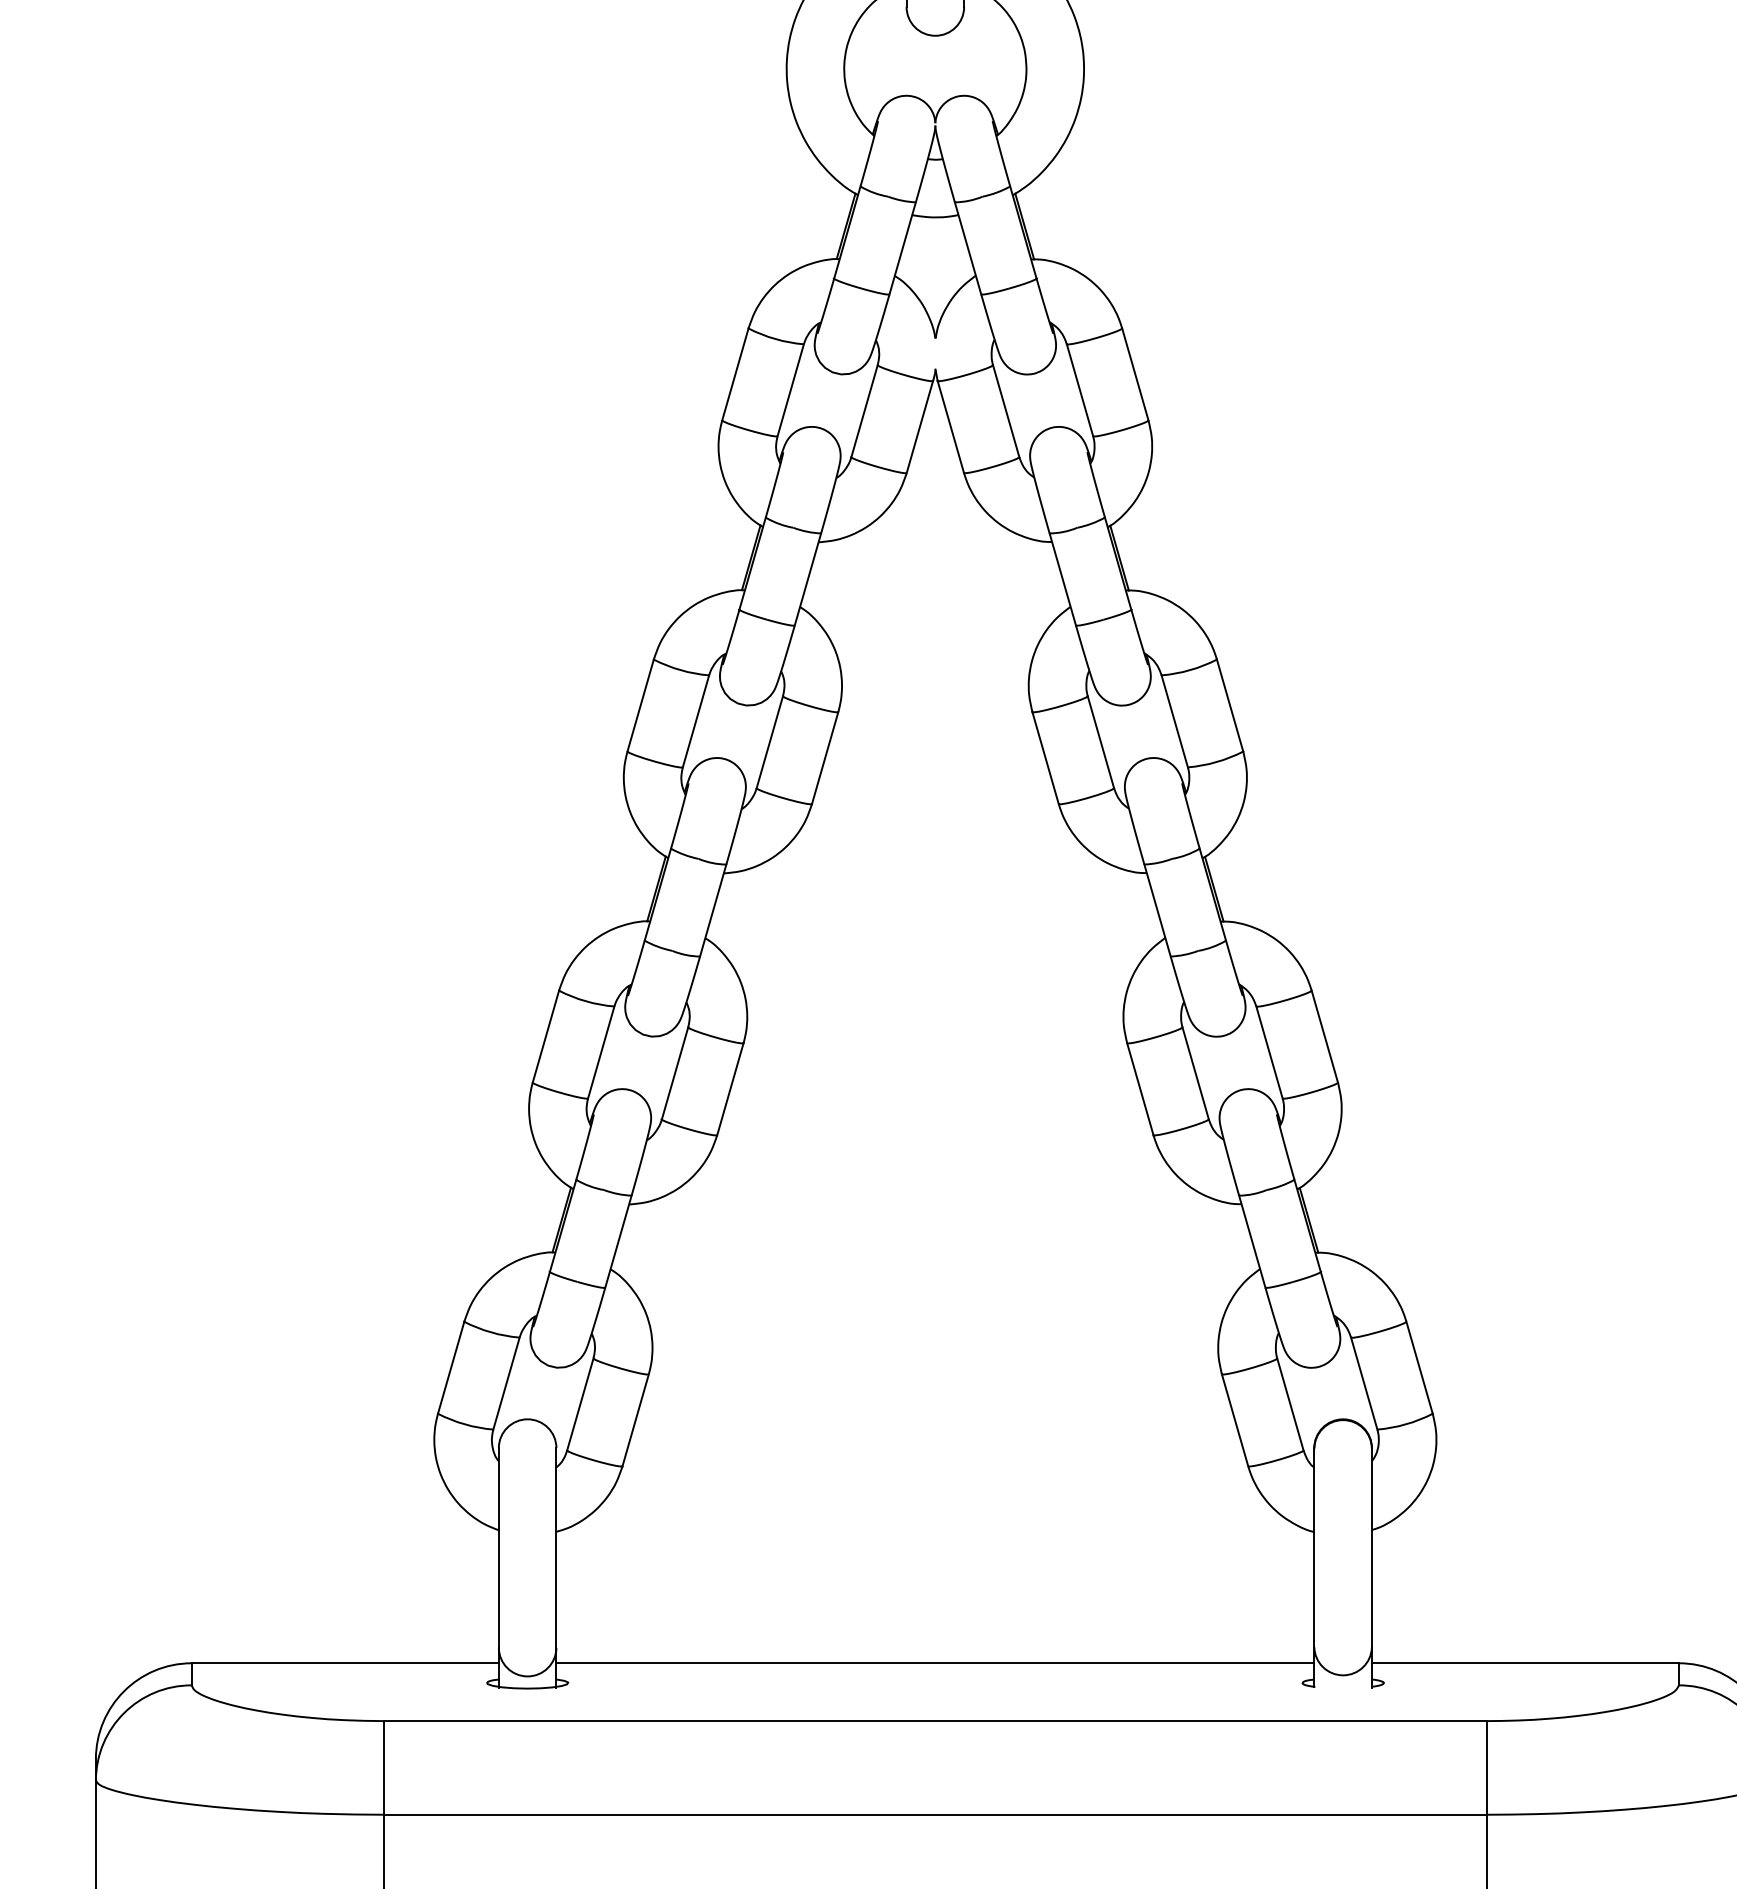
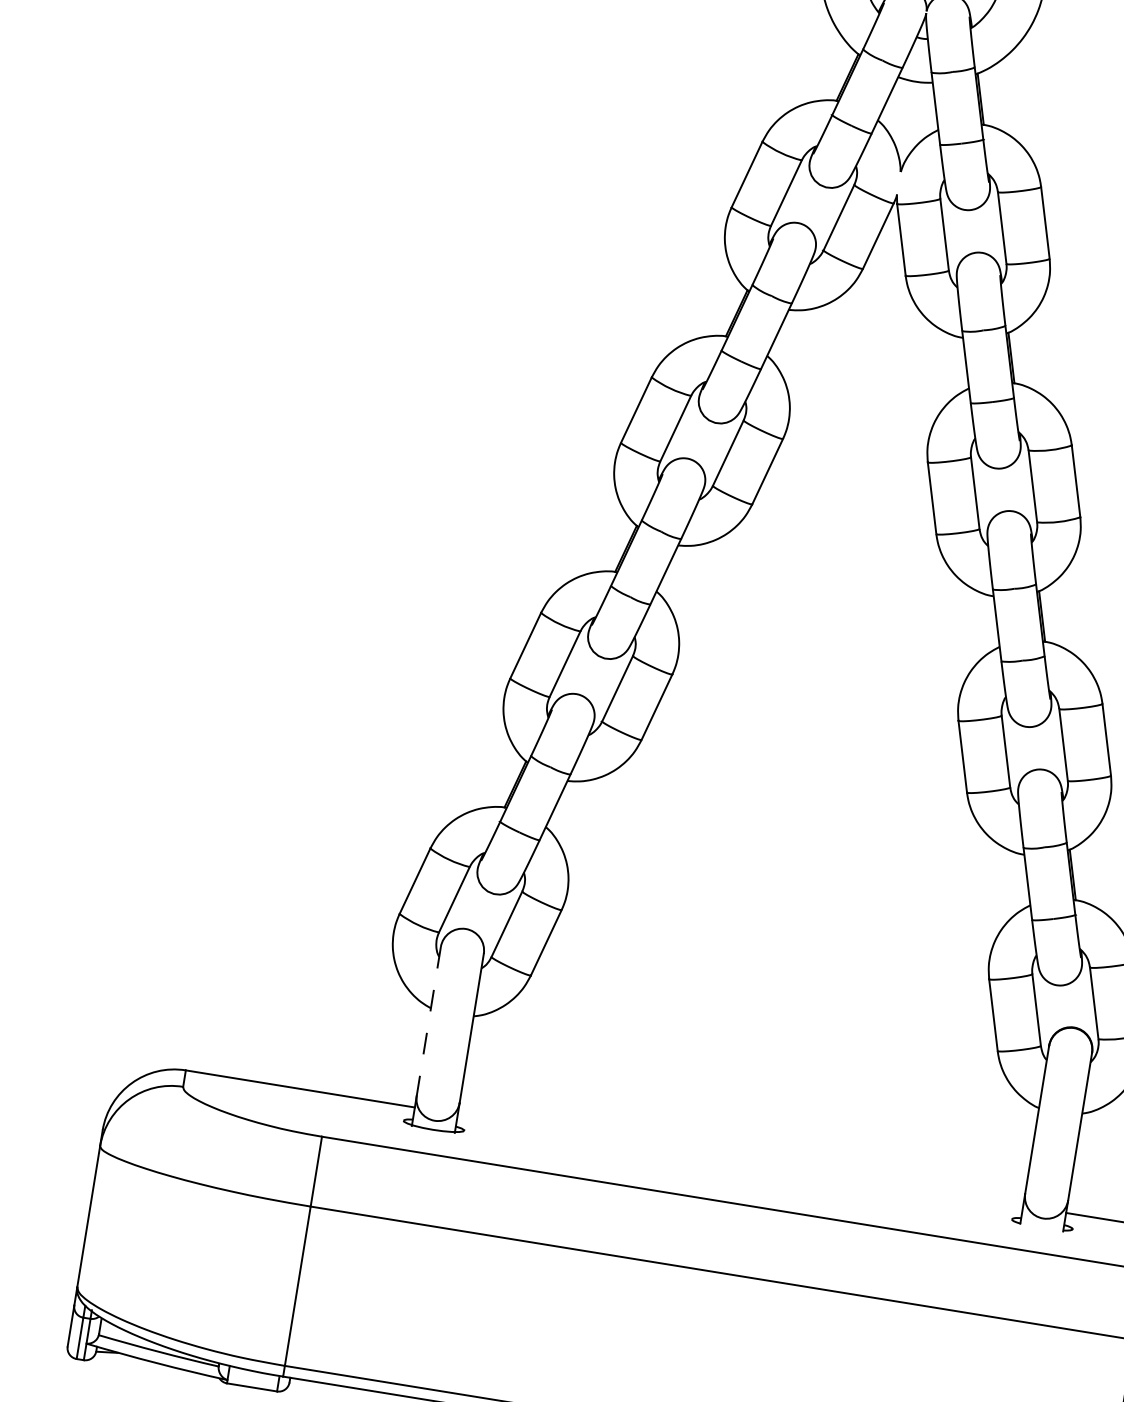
line: (498, 1548) -> (428, 1021), solid -> dashed
line: (935, 1663) -> (740, 1160), removed

